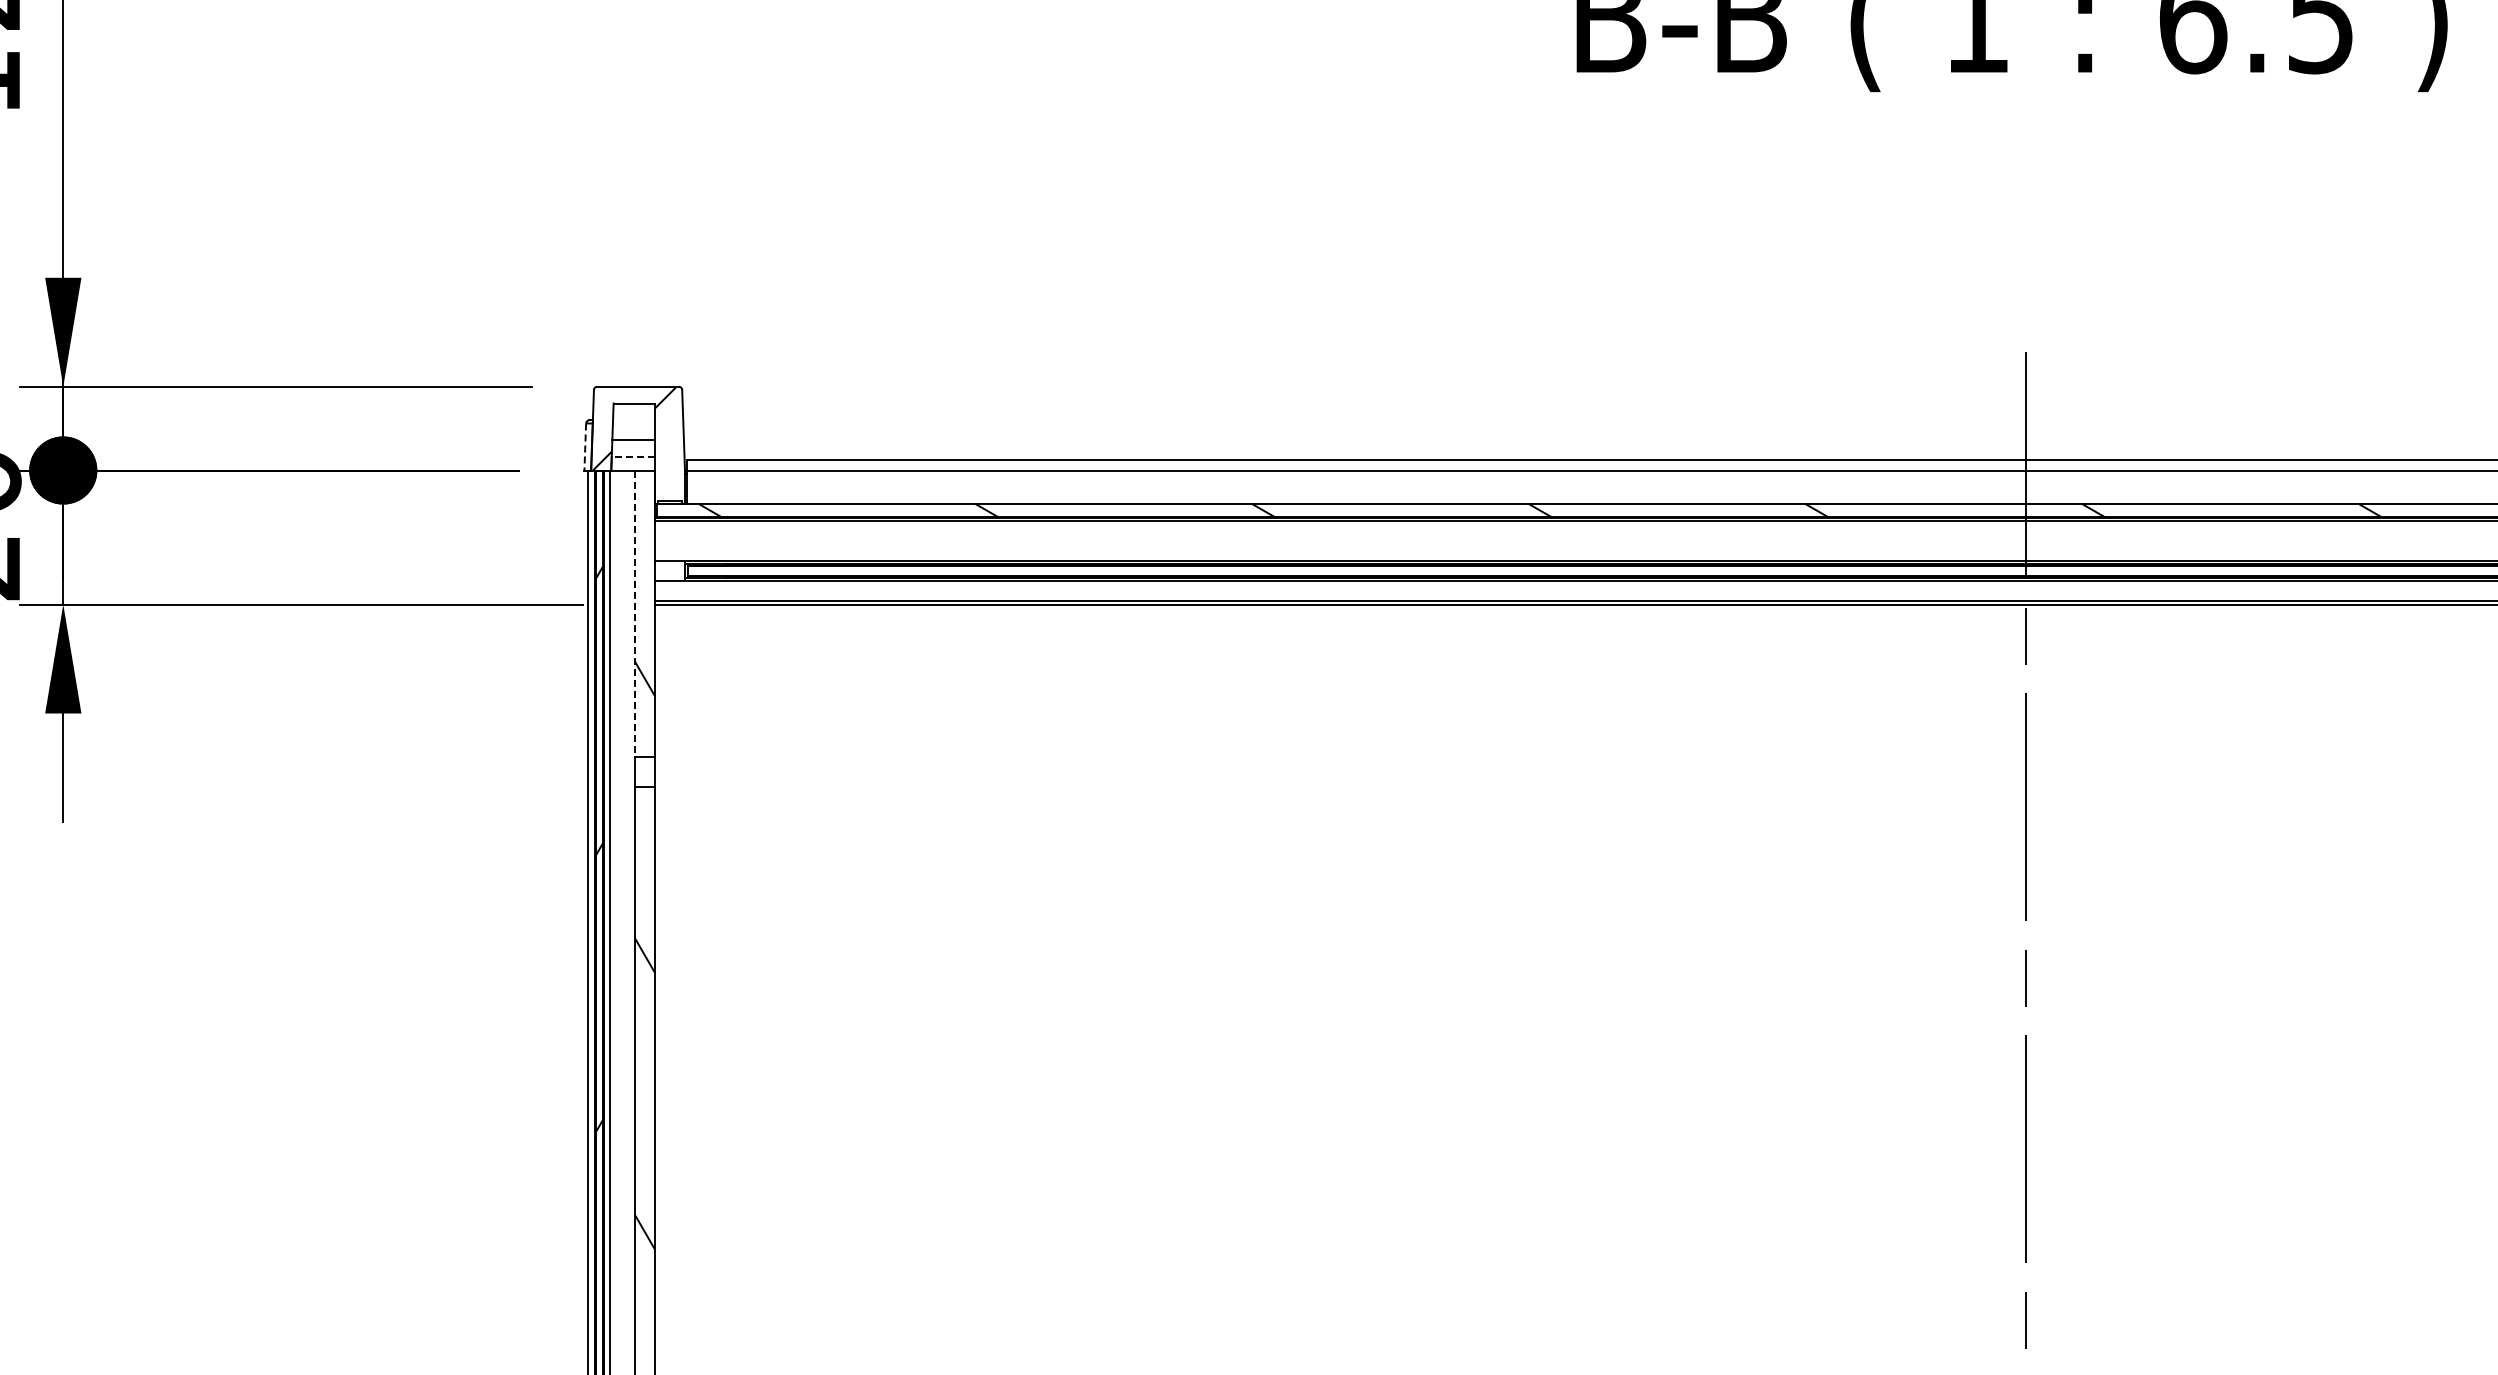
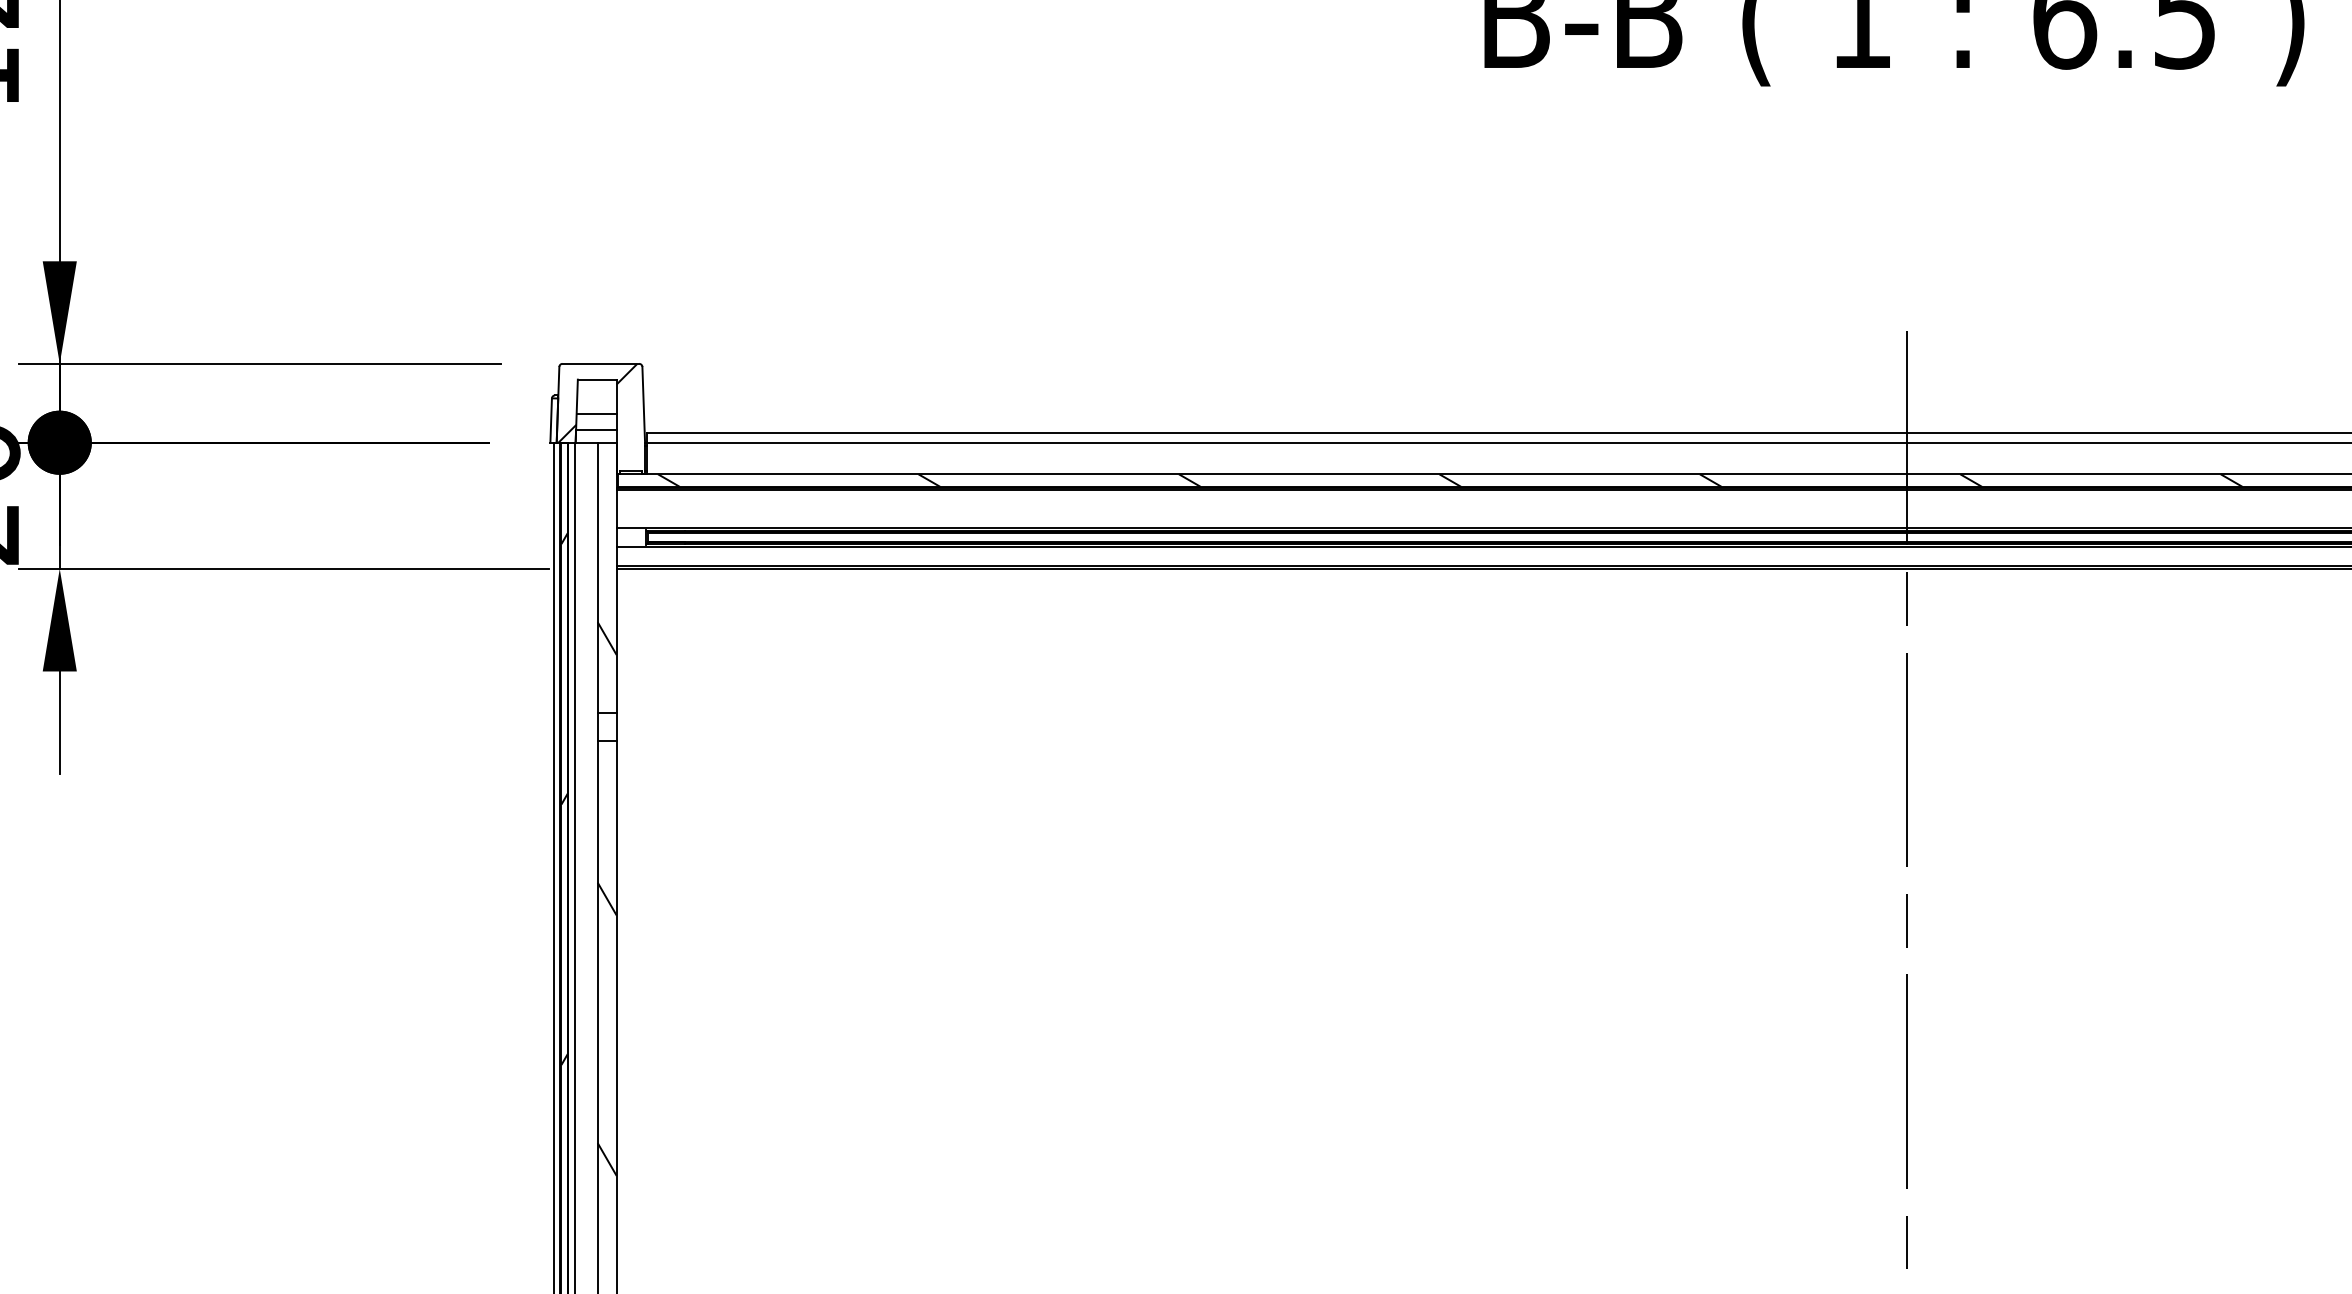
line: (585, 447) -> (551, 421), dashed -> solid
line: (633, 457) -> (596, 430), dashed -> solid
line: (634, 614) -> (597, 578), dashed -> solid

